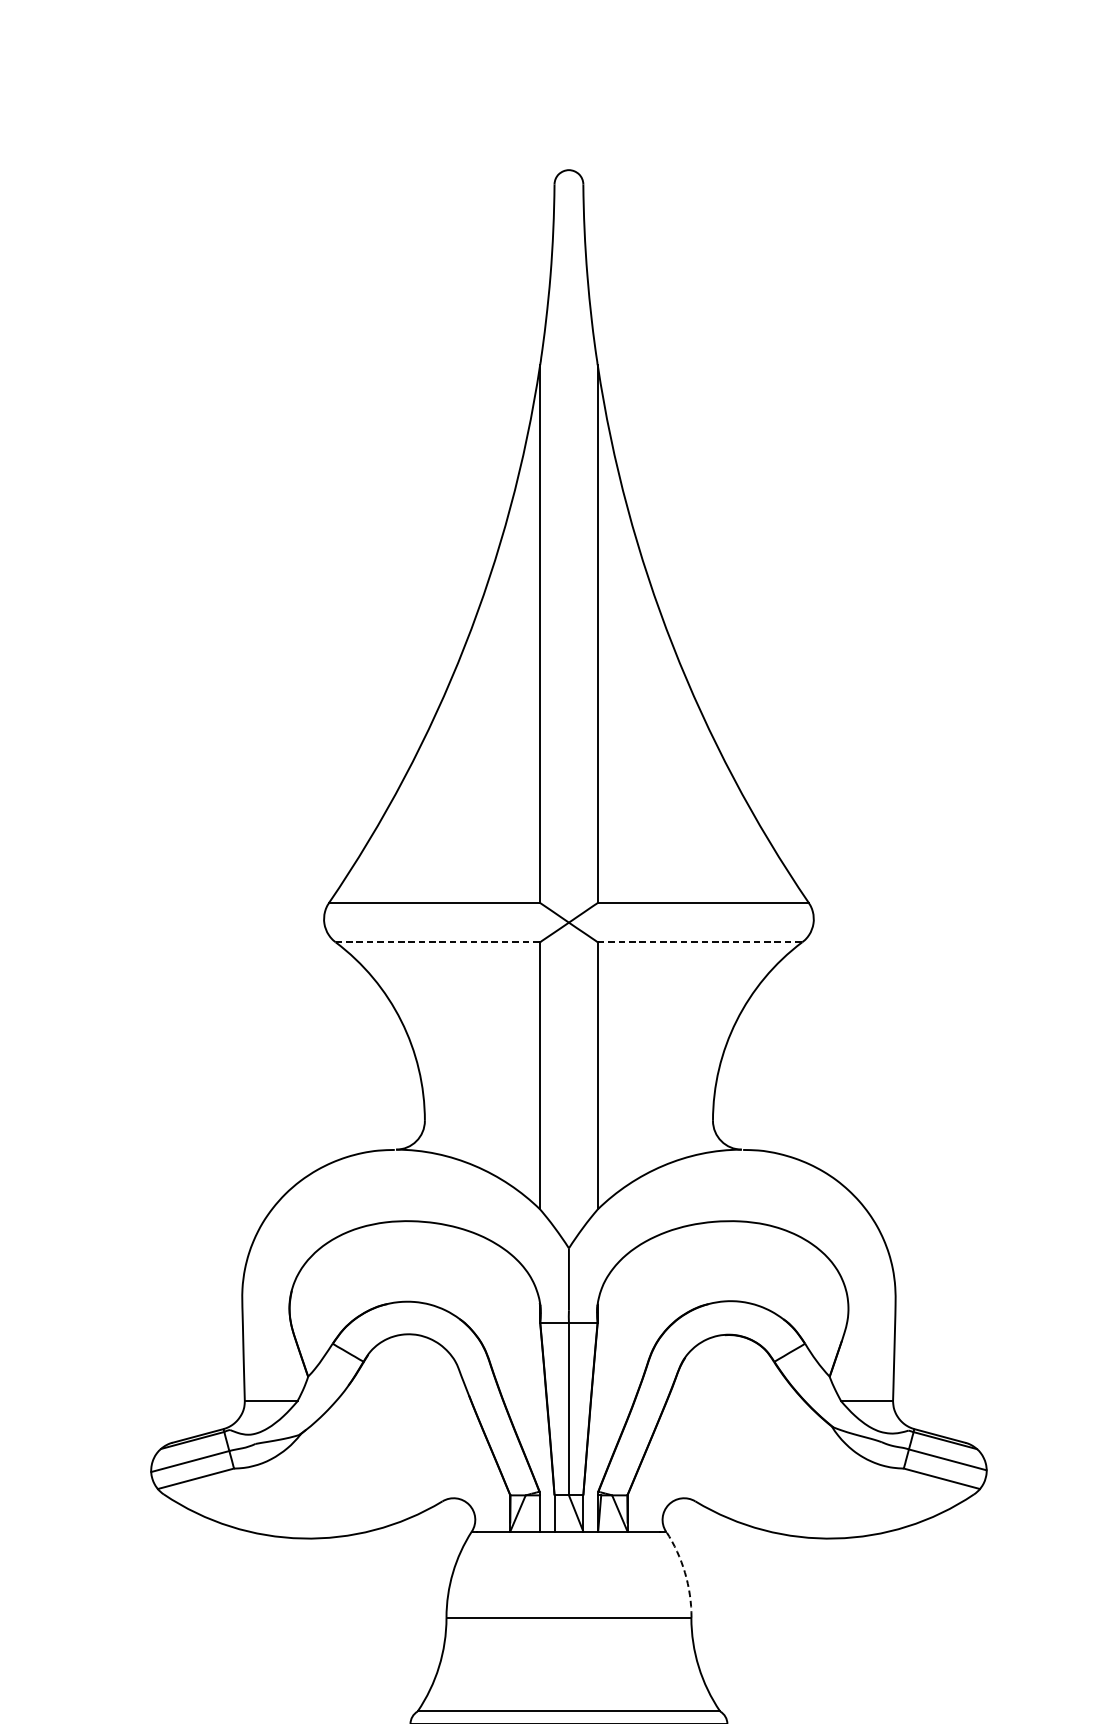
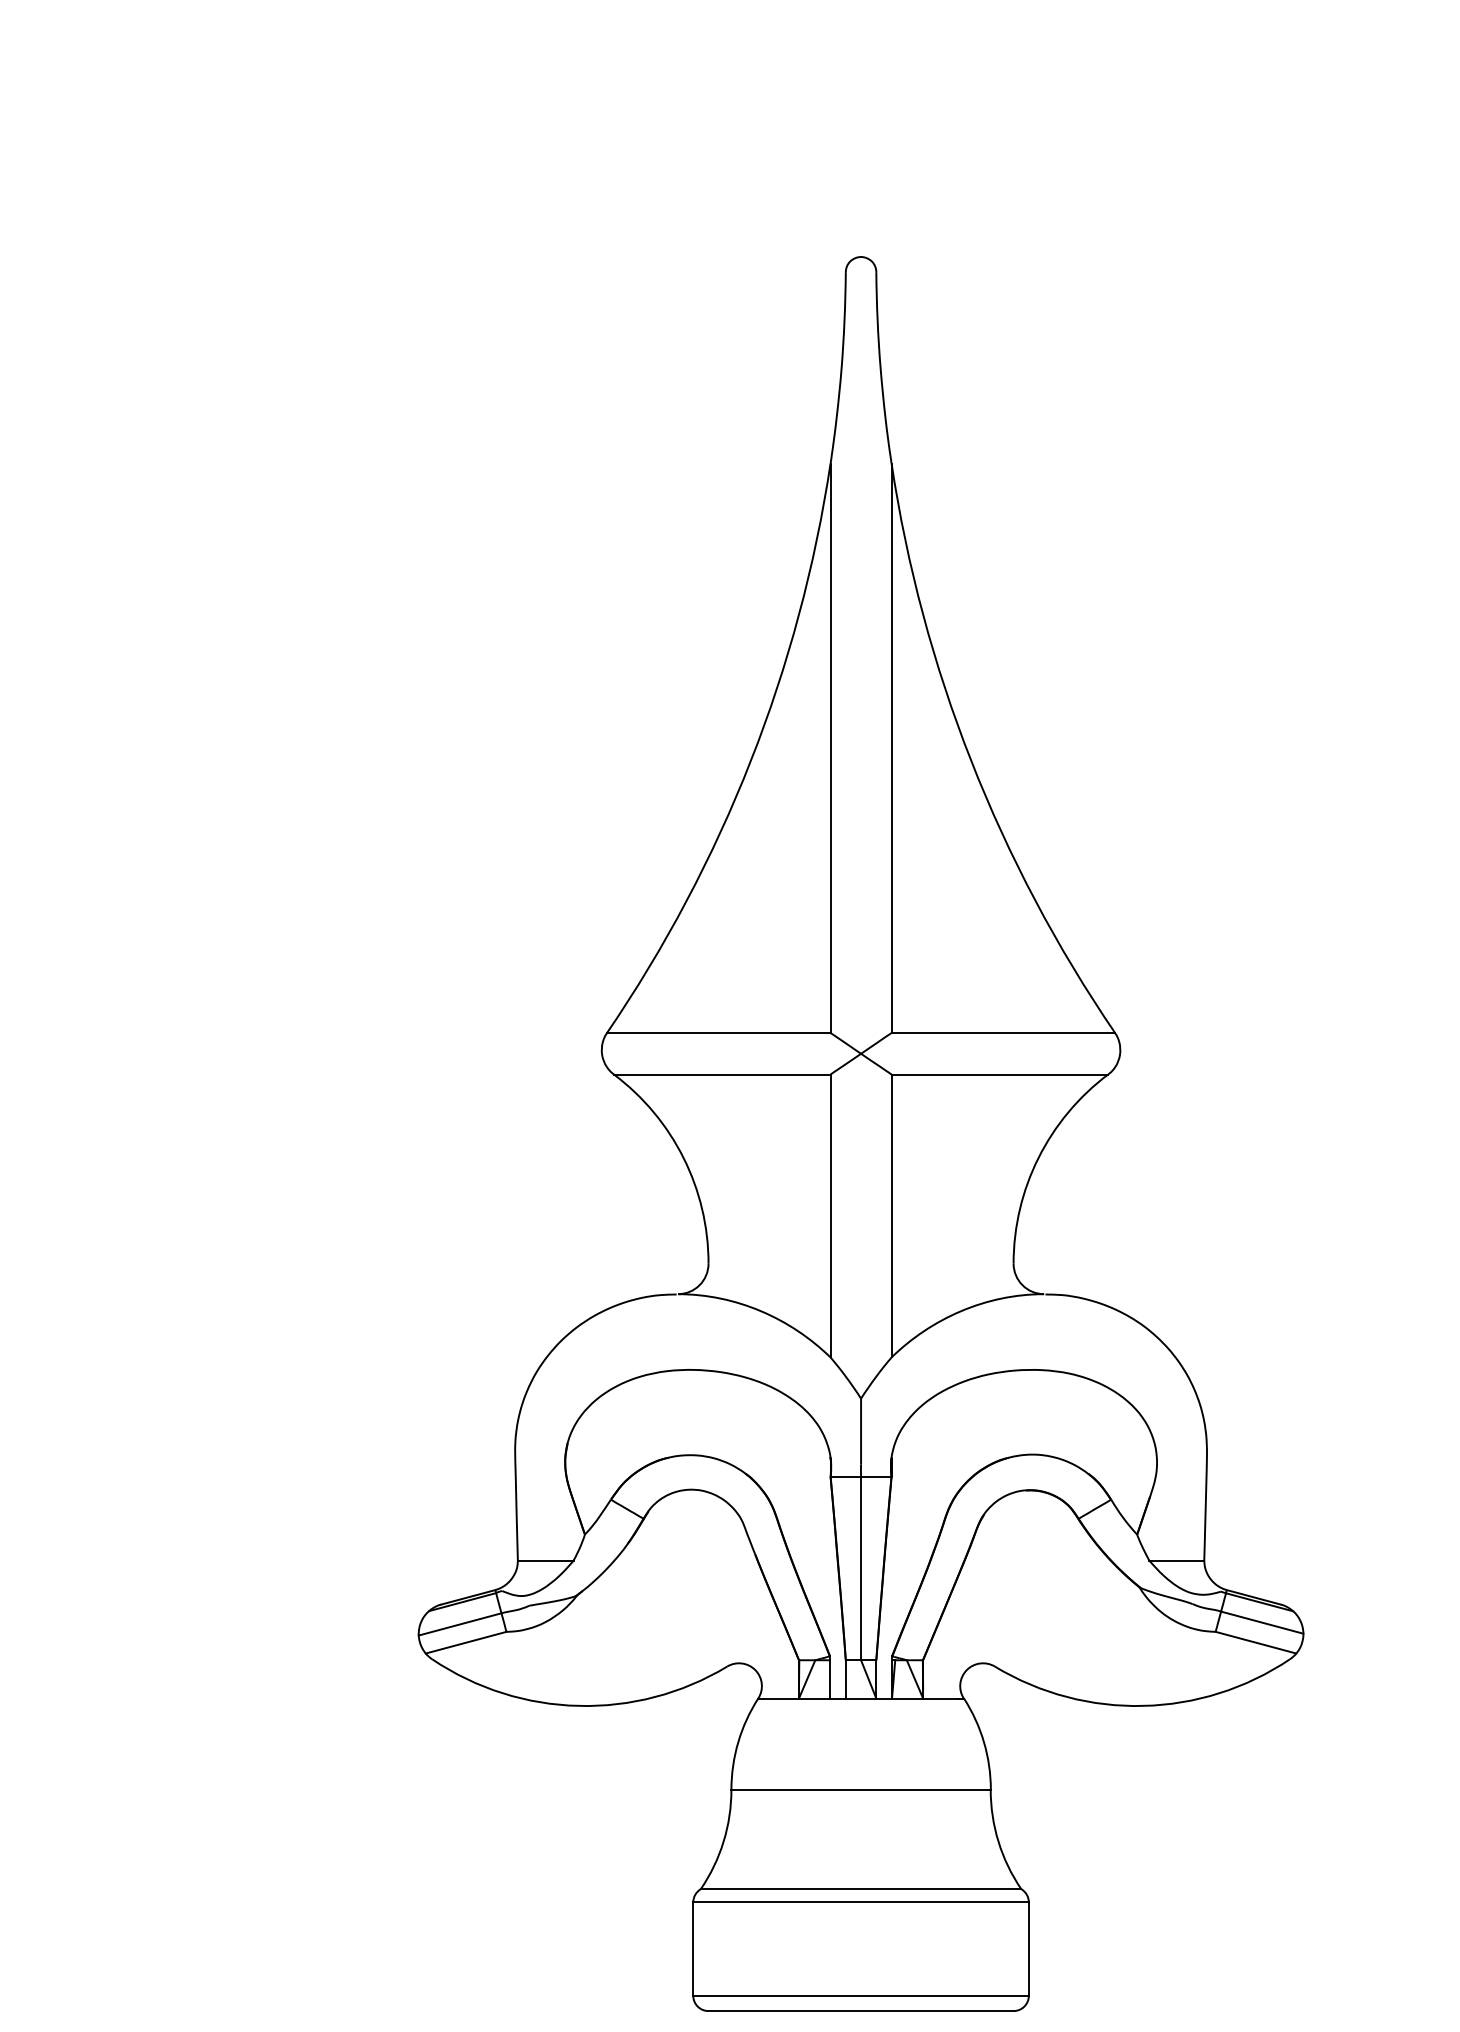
line: (438, 942) -> (722, 1074), dashed -> solid
line: (700, 942) -> (1000, 1074), dashed -> solid
arc: (685, 1573) -> (984, 1742), dashed -> solid

